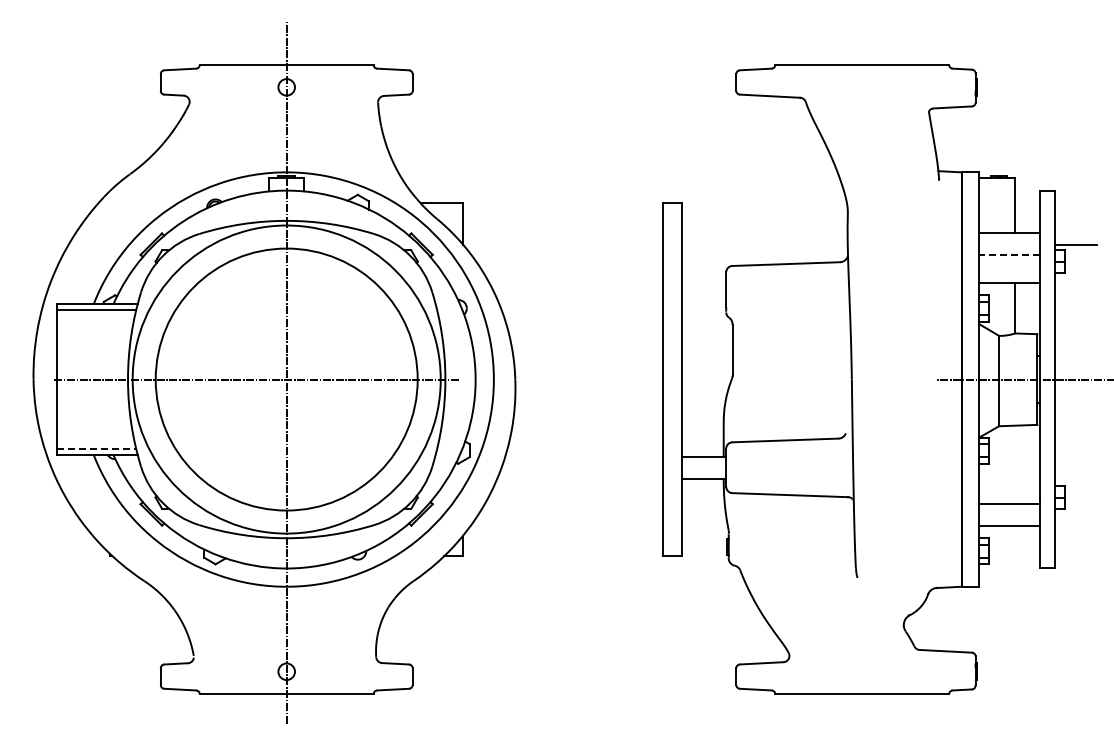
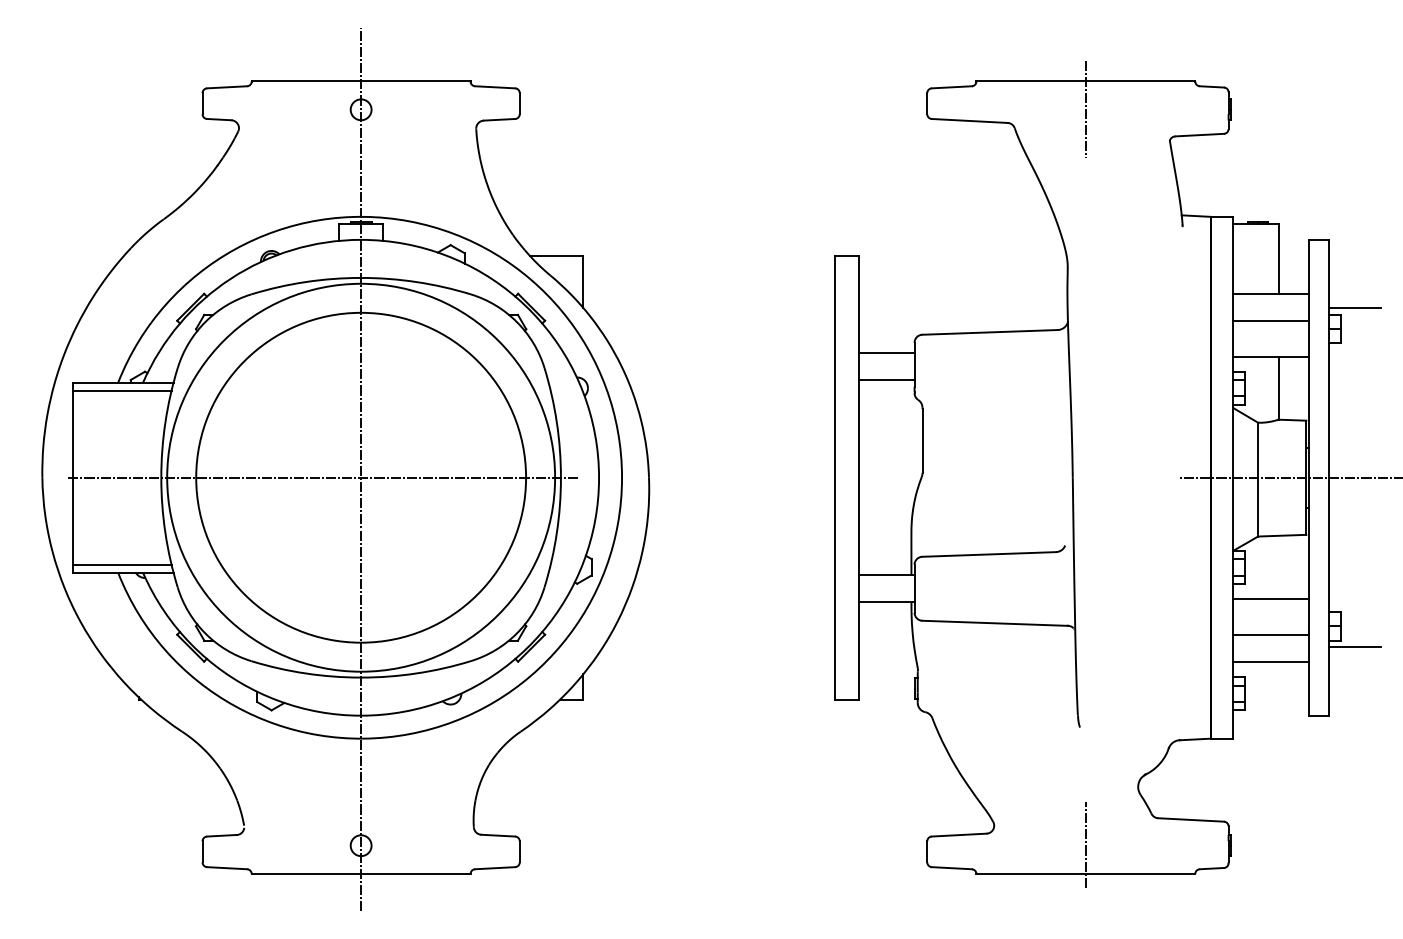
line: (862, 86) -> (1086, 108), added
line: (1009, 254) -> (1271, 320), dashed -> solid
line: (704, 280) -> (887, 353), added
line: (704, 302) -> (887, 380), added
line: (97, 448) -> (122, 564), dashed -> solid
line: (1009, 475) -> (1271, 598), added
line: (1075, 514) -> (1354, 647), added
line: (862, 671) -> (1086, 845), added

